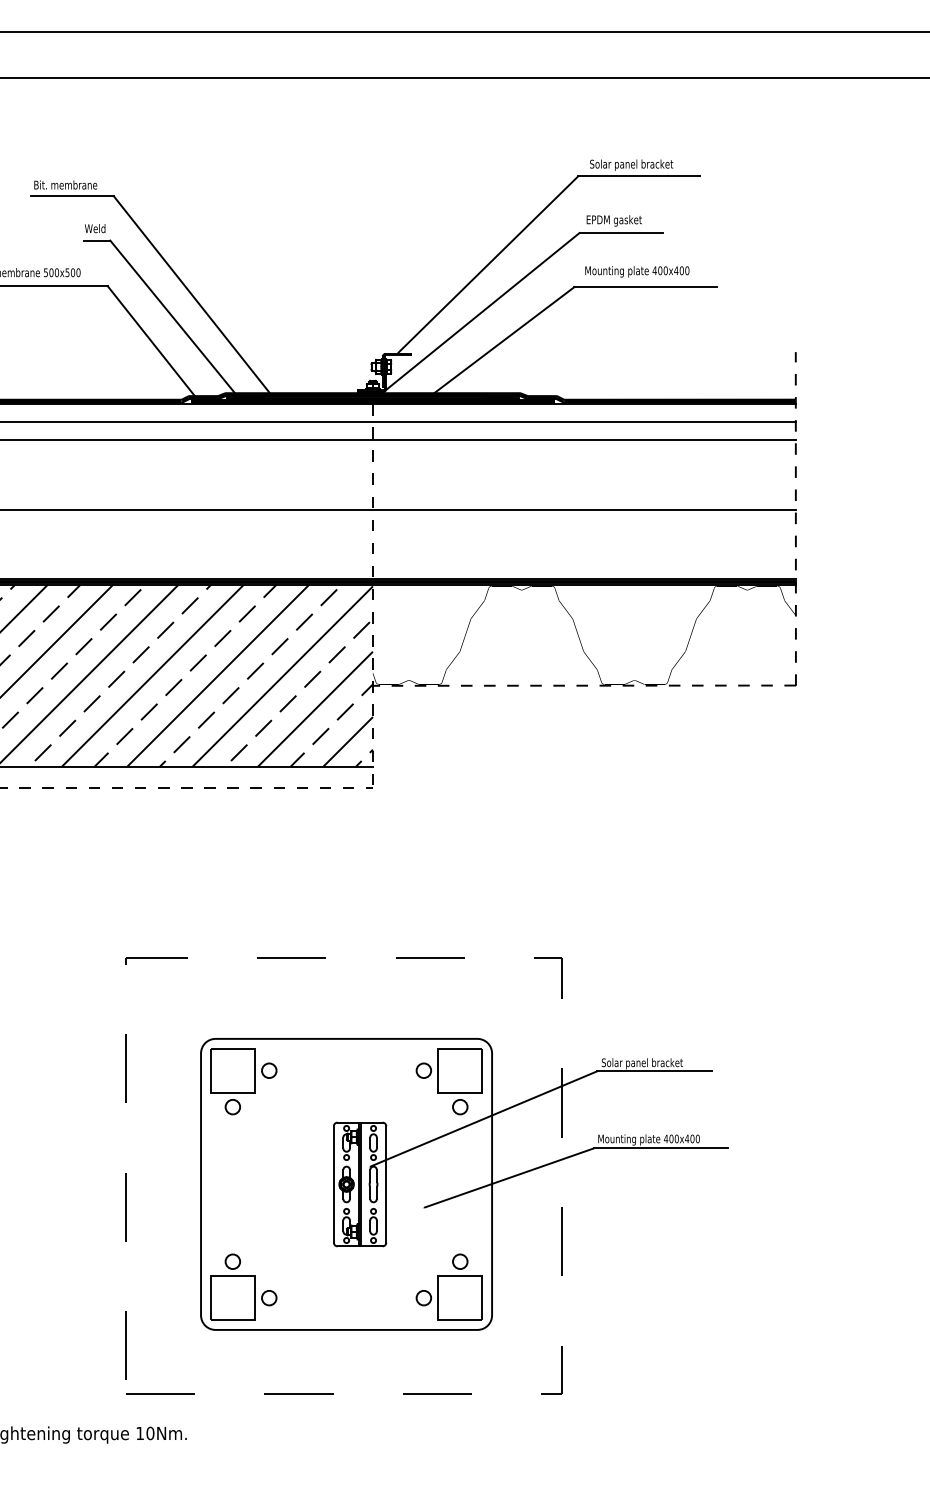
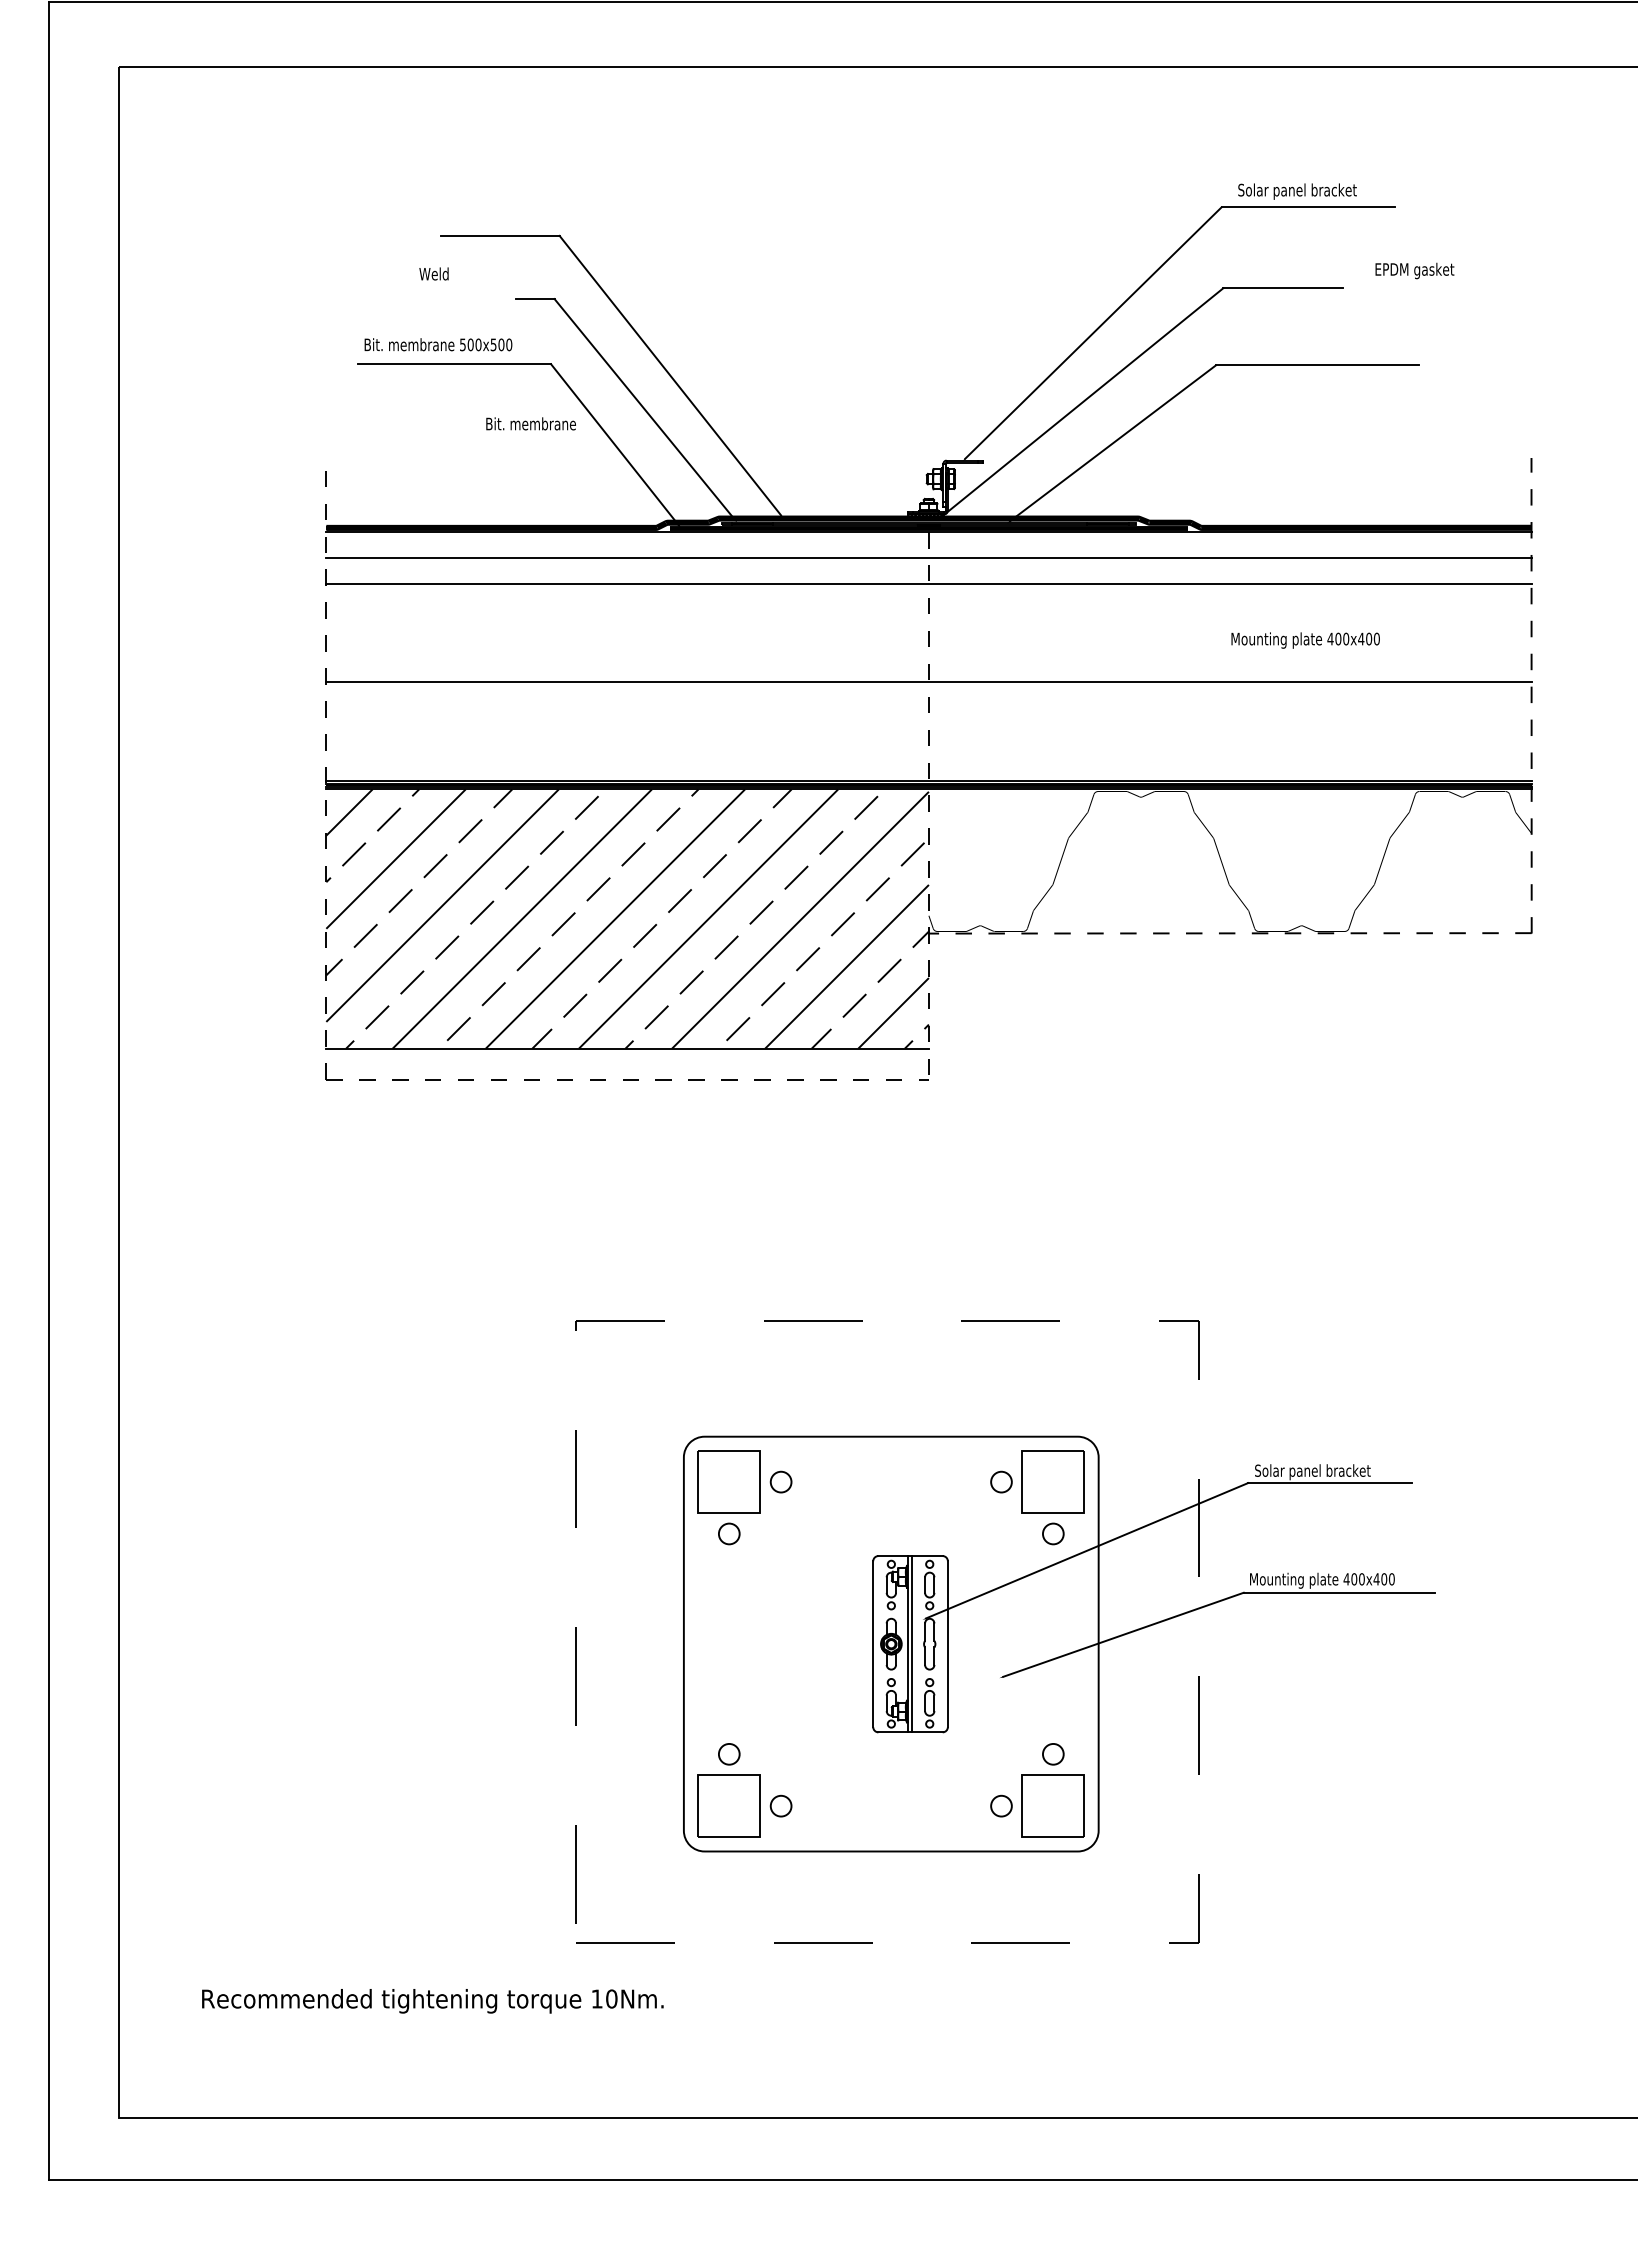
text: (65, 184) -> (530, 423), moved
text: (614, 220) -> (1414, 270), moved
text: (94, 228) -> (433, 273), moved
text: (637, 271) -> (1305, 640), moved

